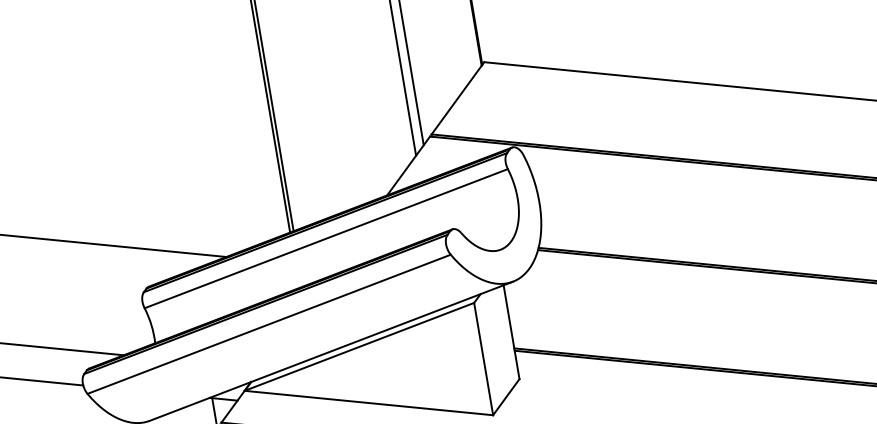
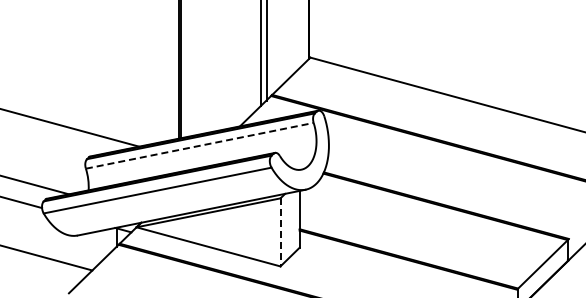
line: (327, 237) -> (200, 145), solid -> dashed
line: (483, 359) -> (280, 232), solid -> dashed

